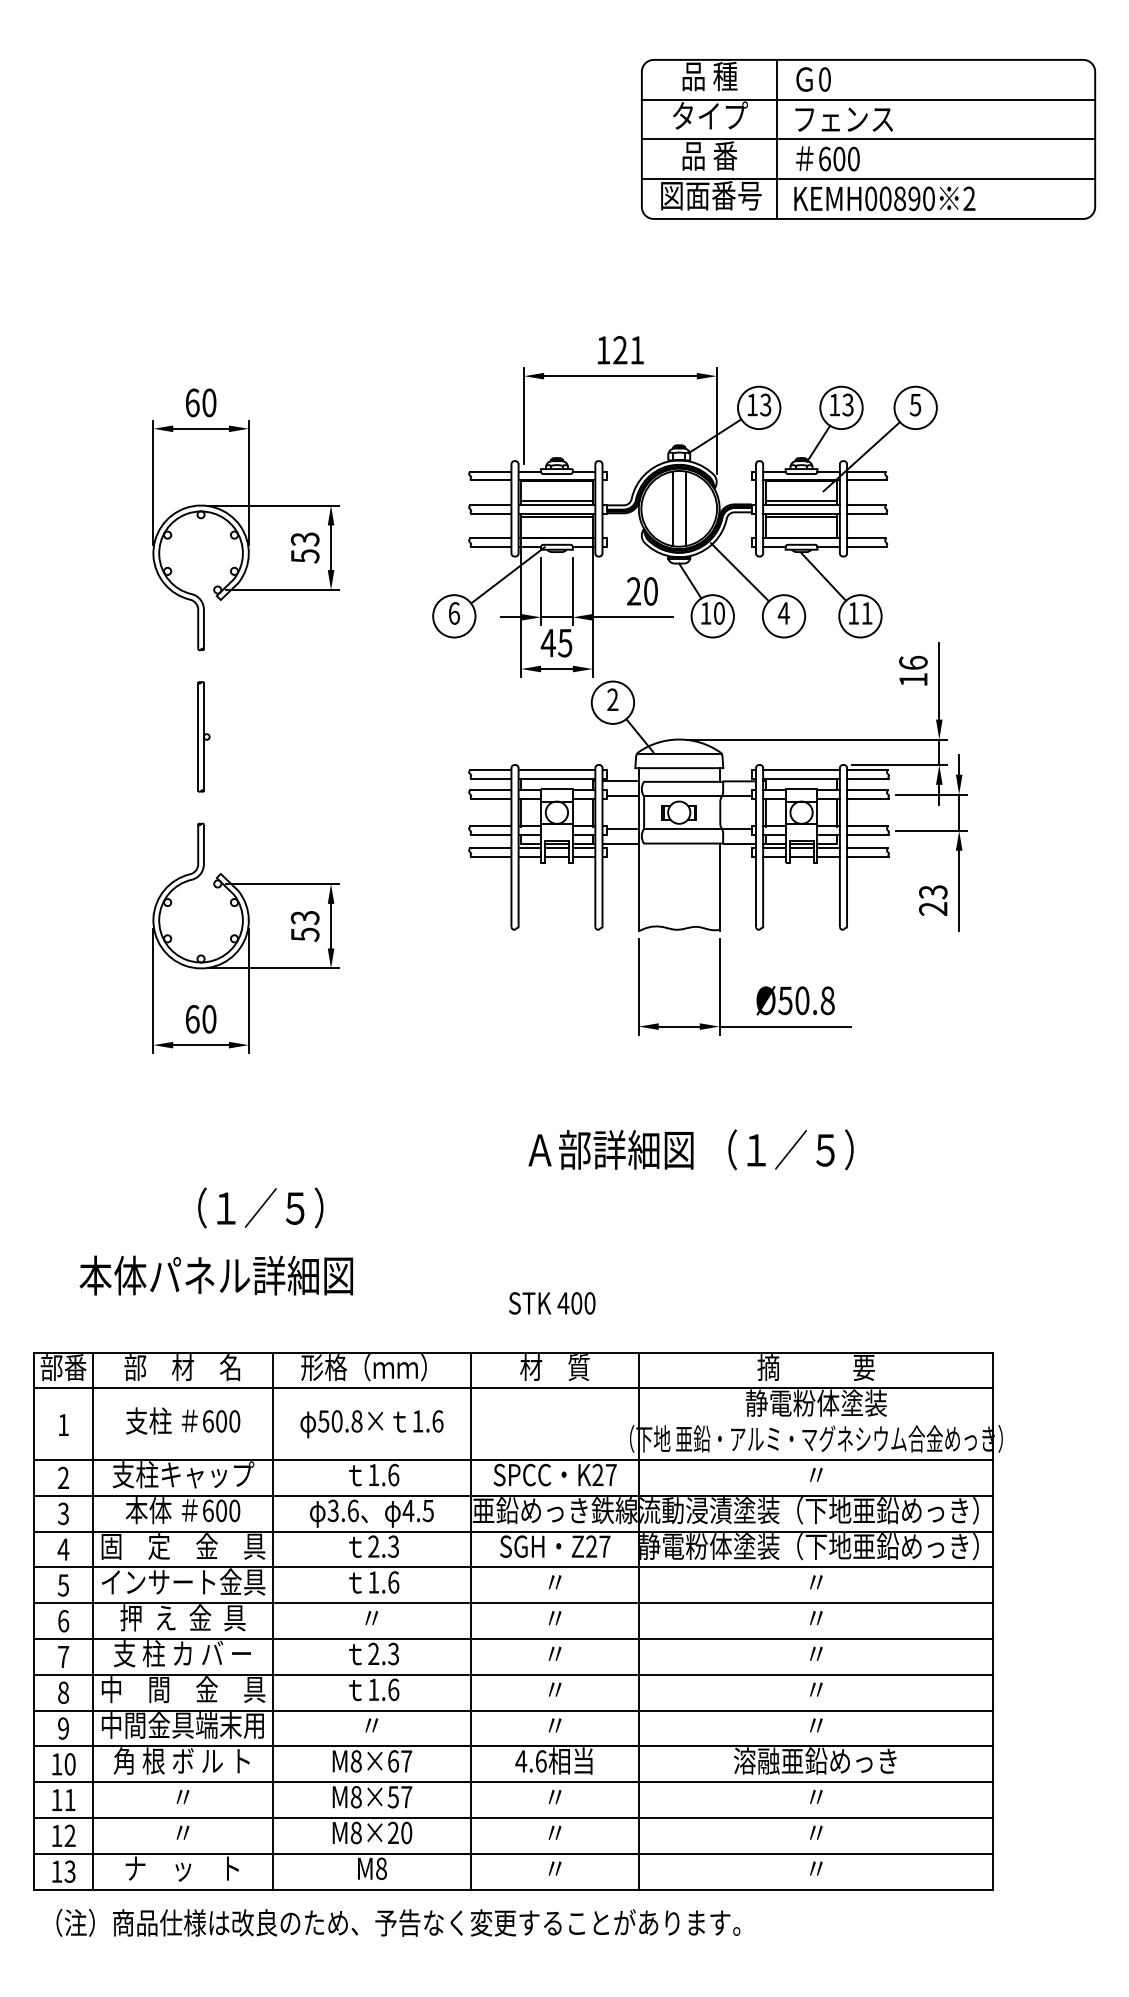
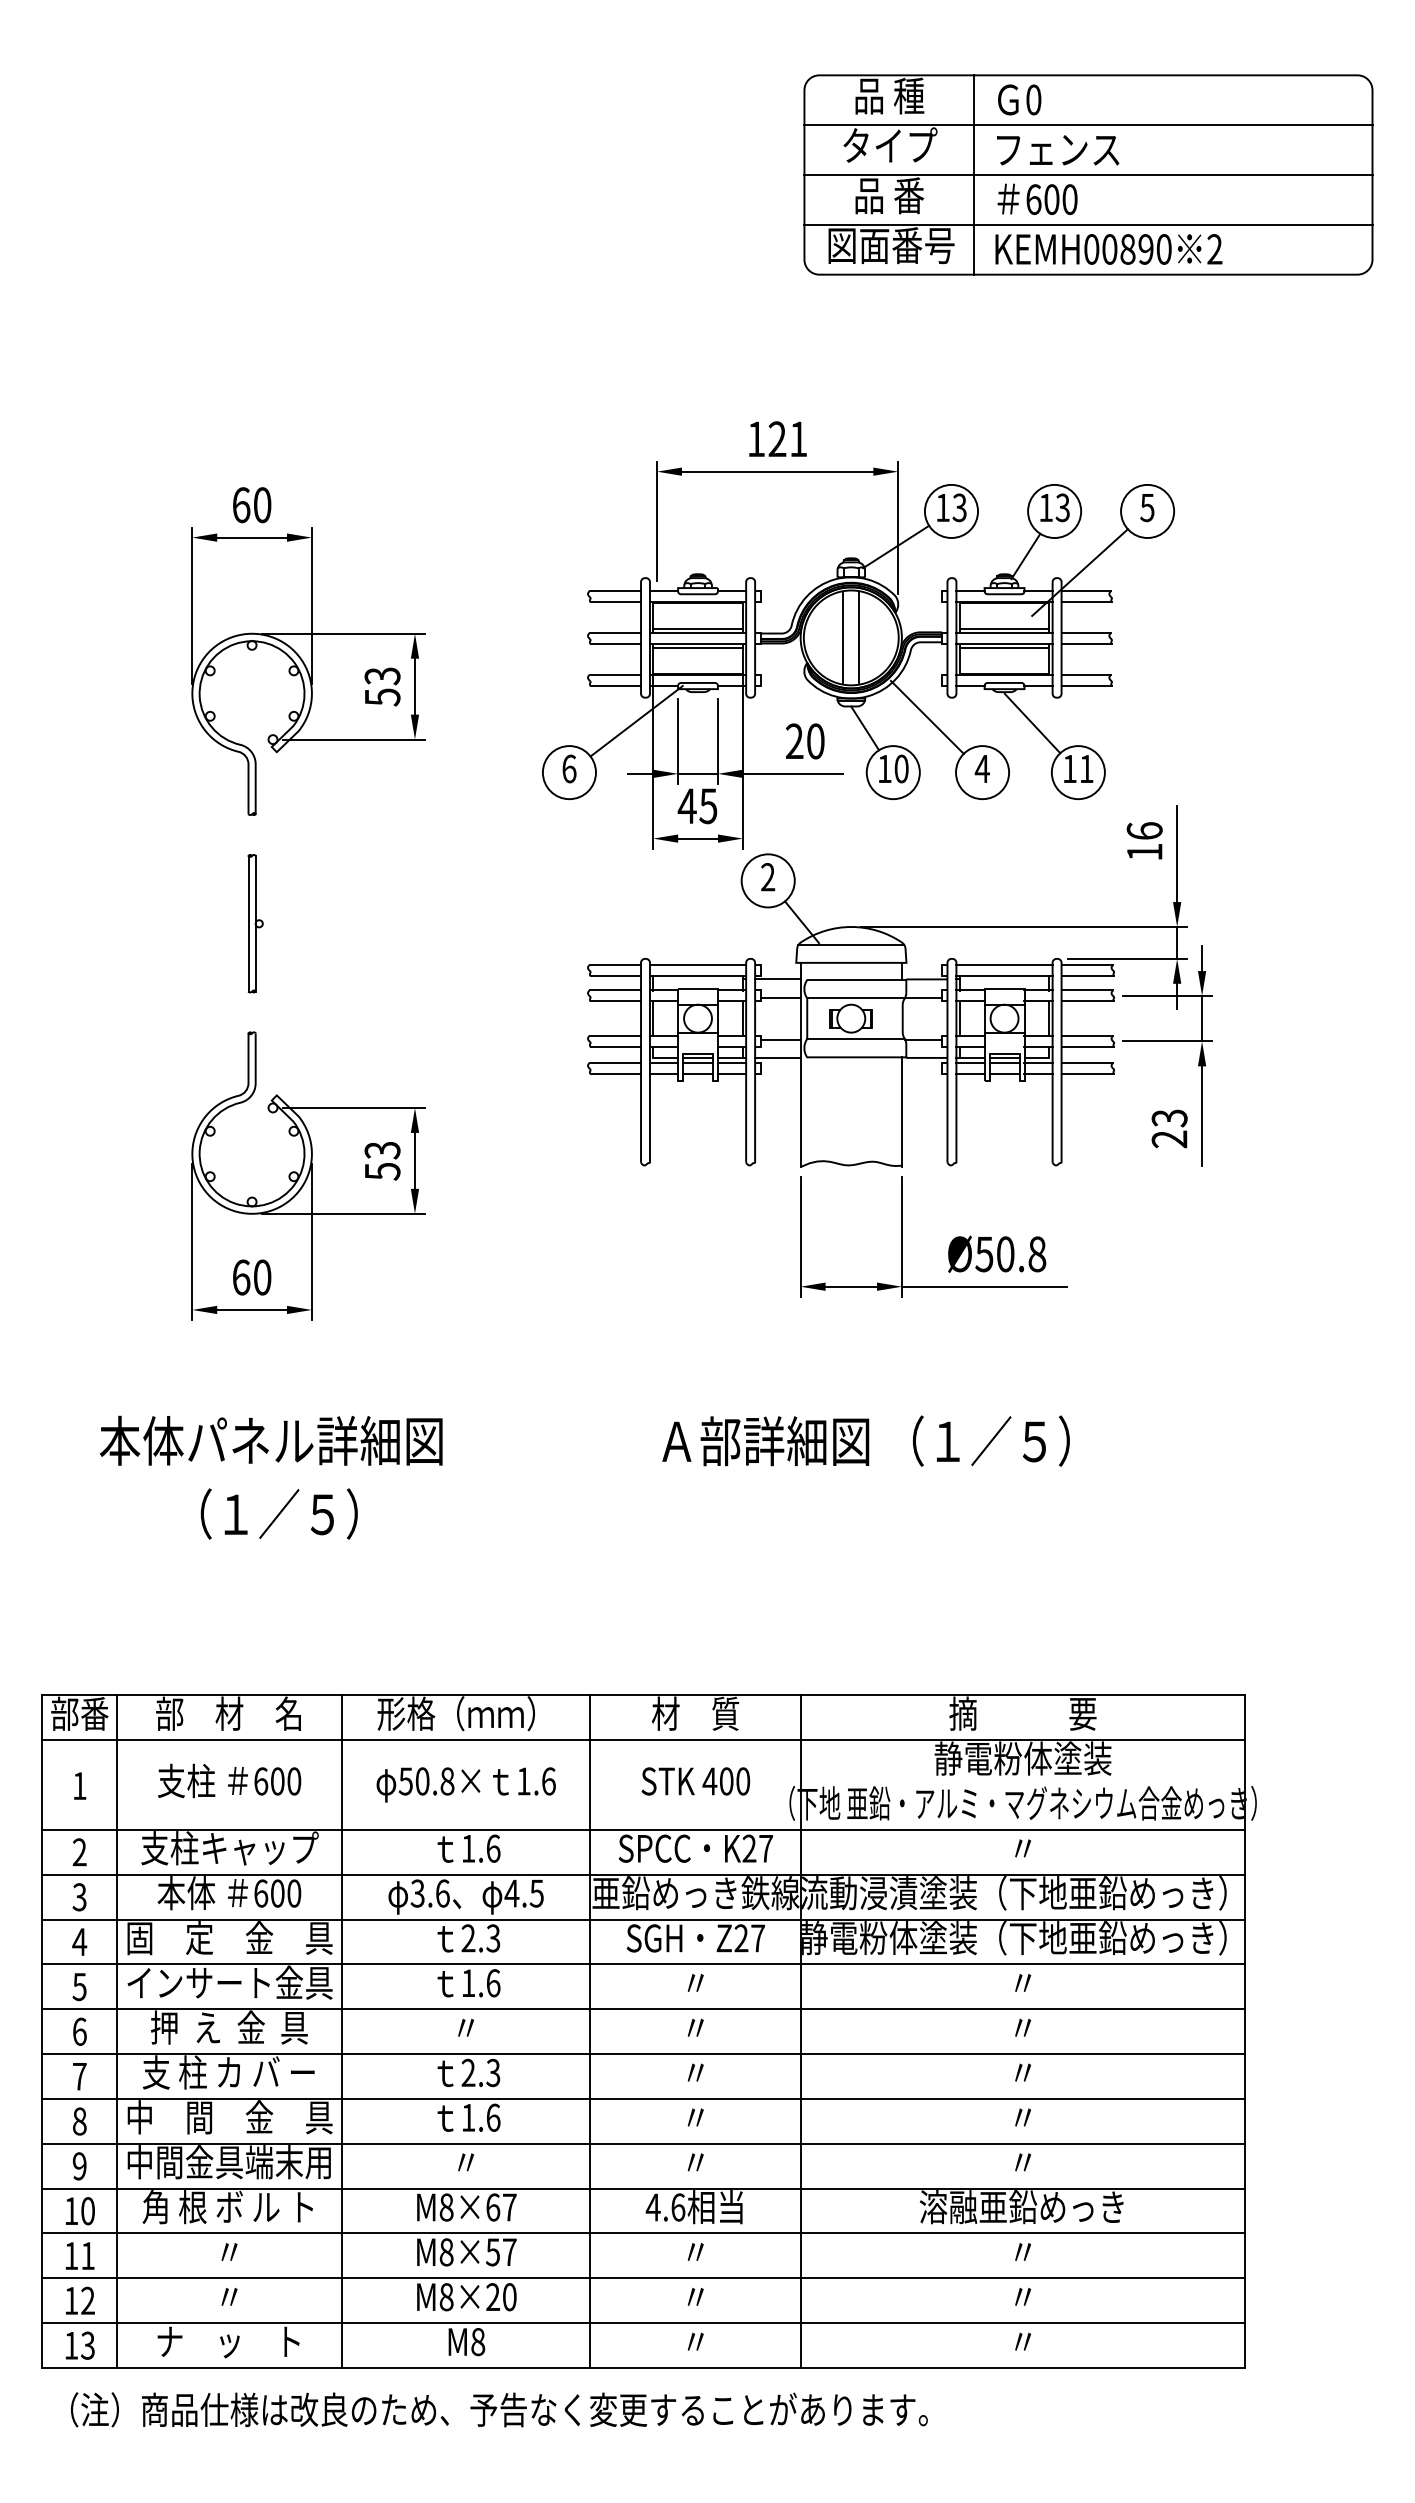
text: (260, 1207) -> (278, 1513), moved
text: (215, 1275) -> (270, 1440), moved
text: (552, 1303) -> (696, 1781), moved

